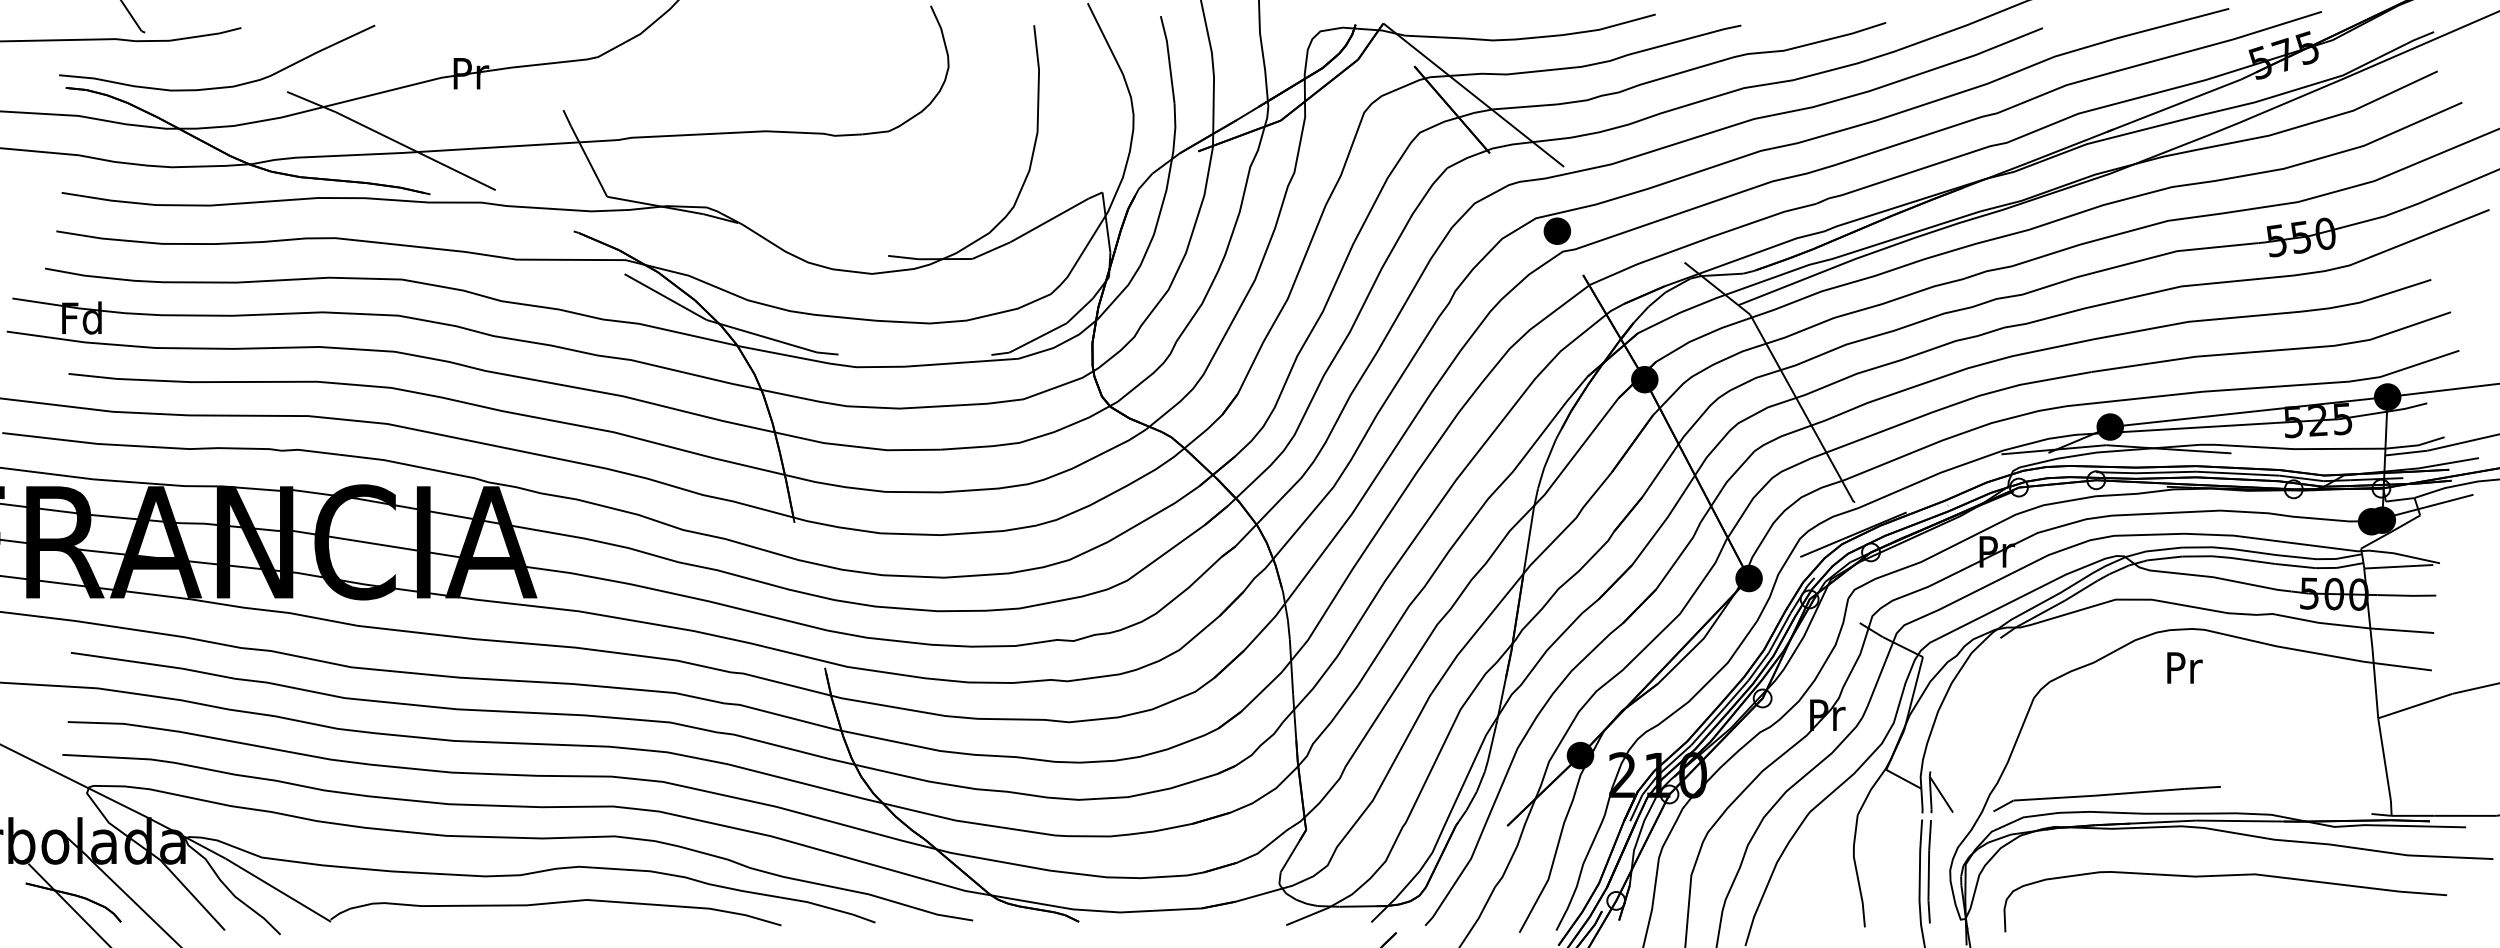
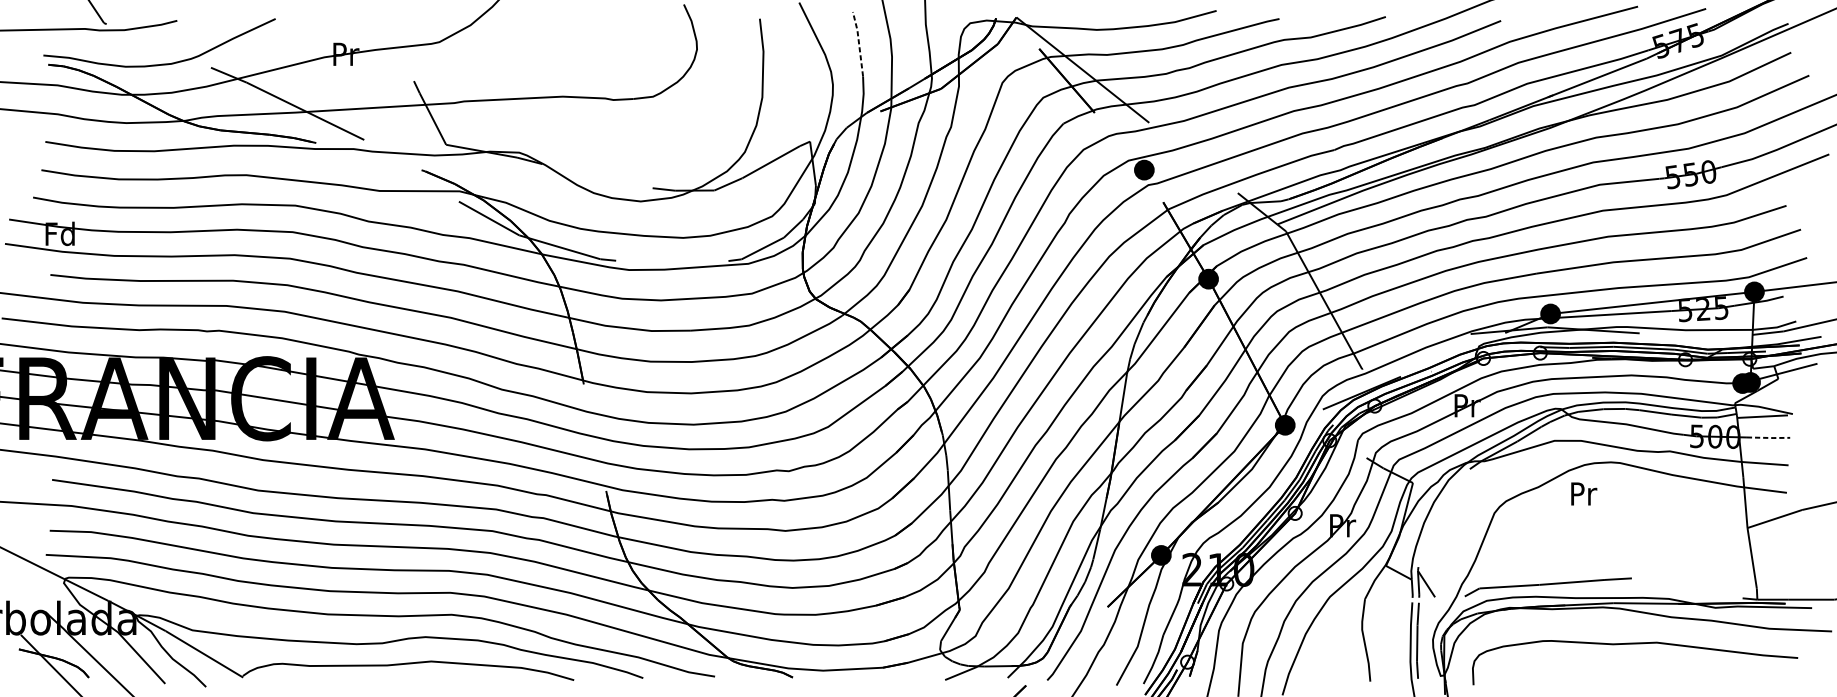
line: (1169, 58) -> (859, 43), solid -> dashed
line: (2408, 595) -> (1769, 437), solid -> dashed
text: (2184, 667) -> (1583, 493), moved

